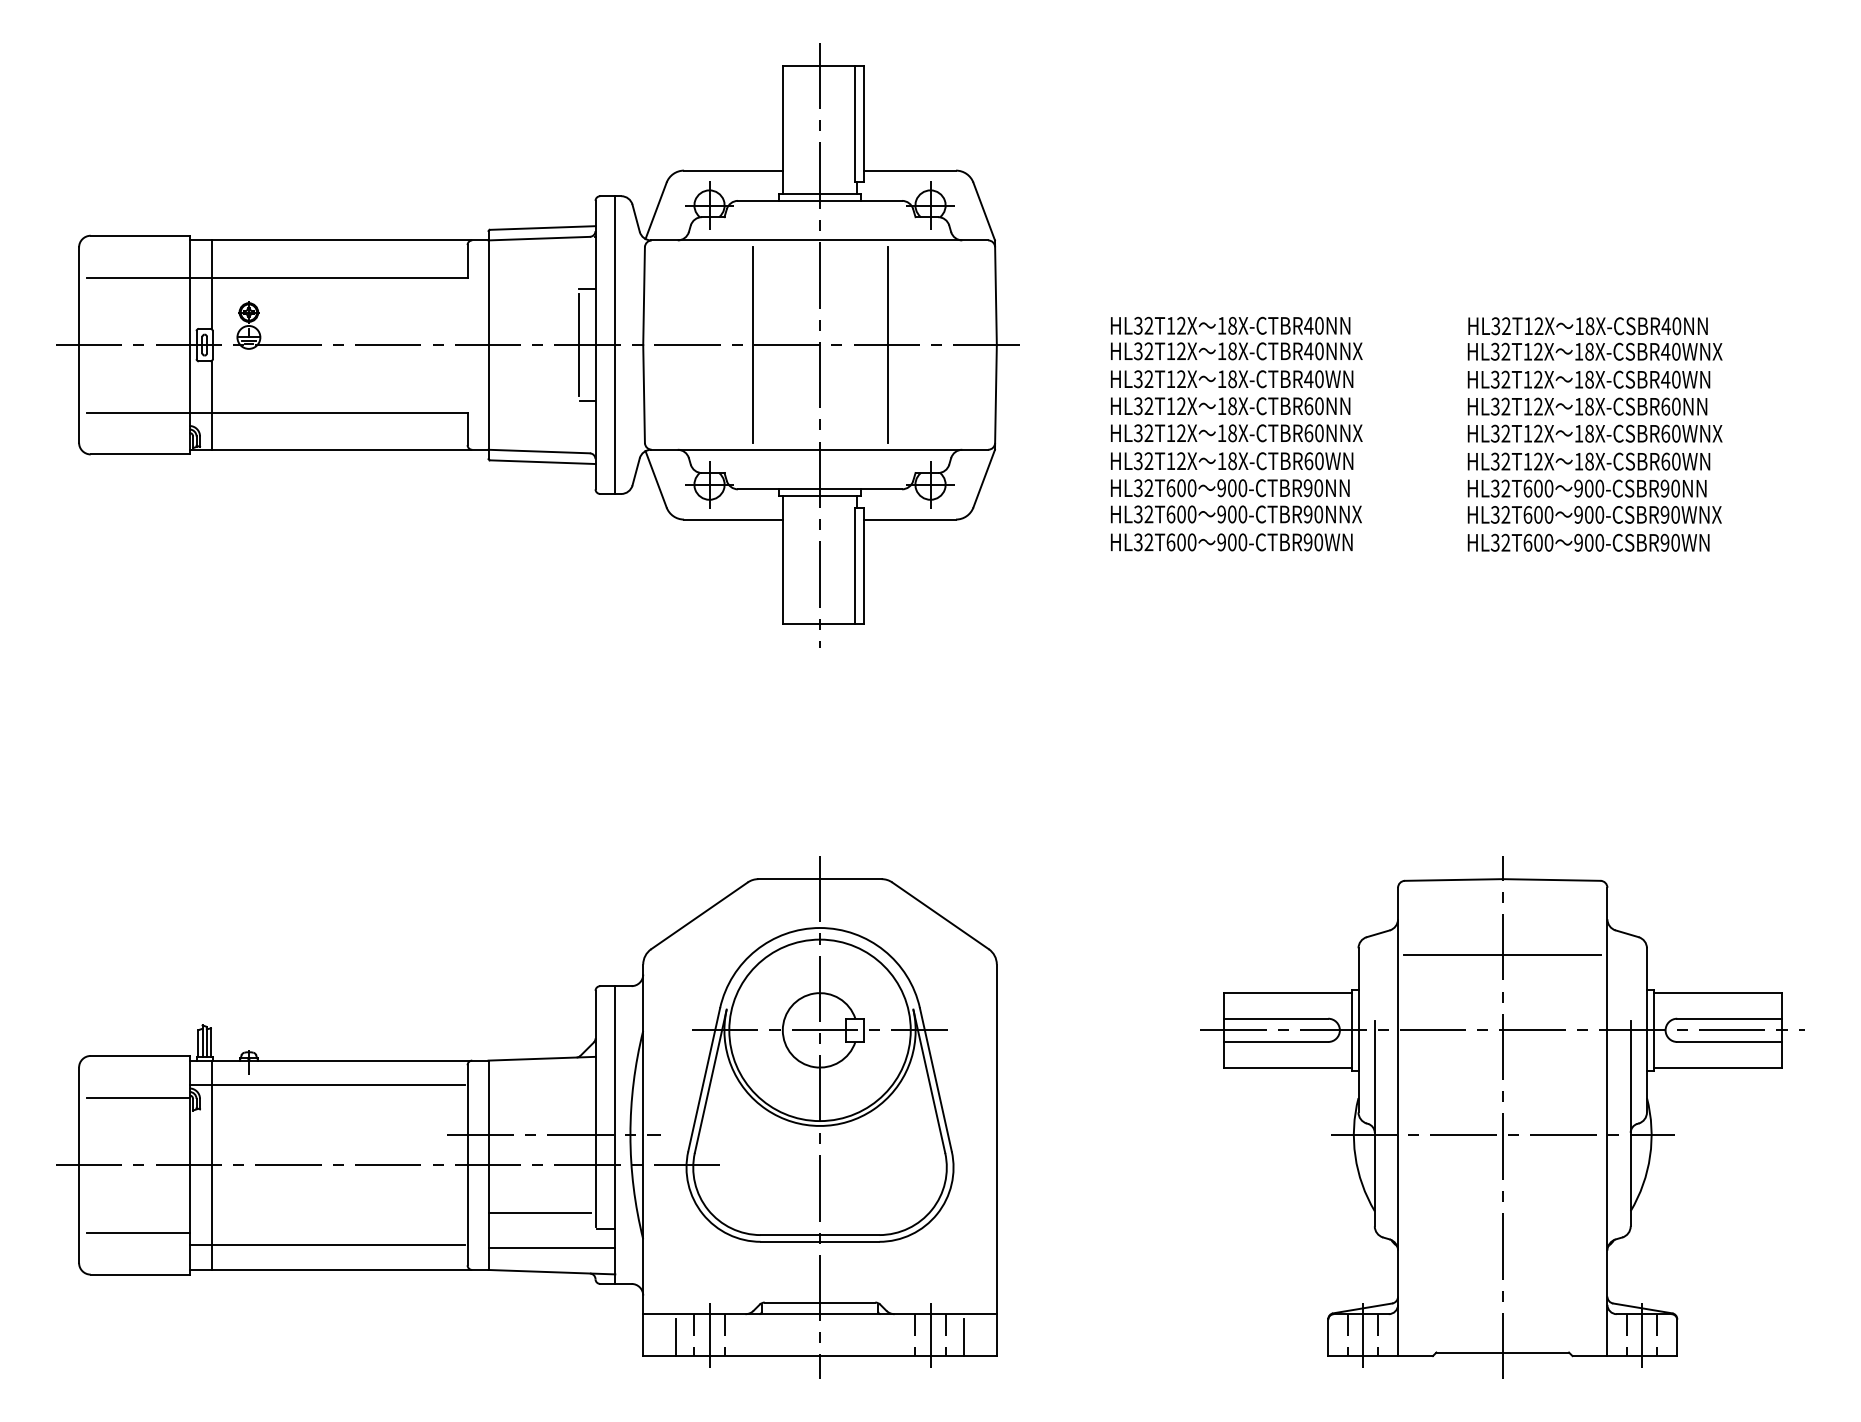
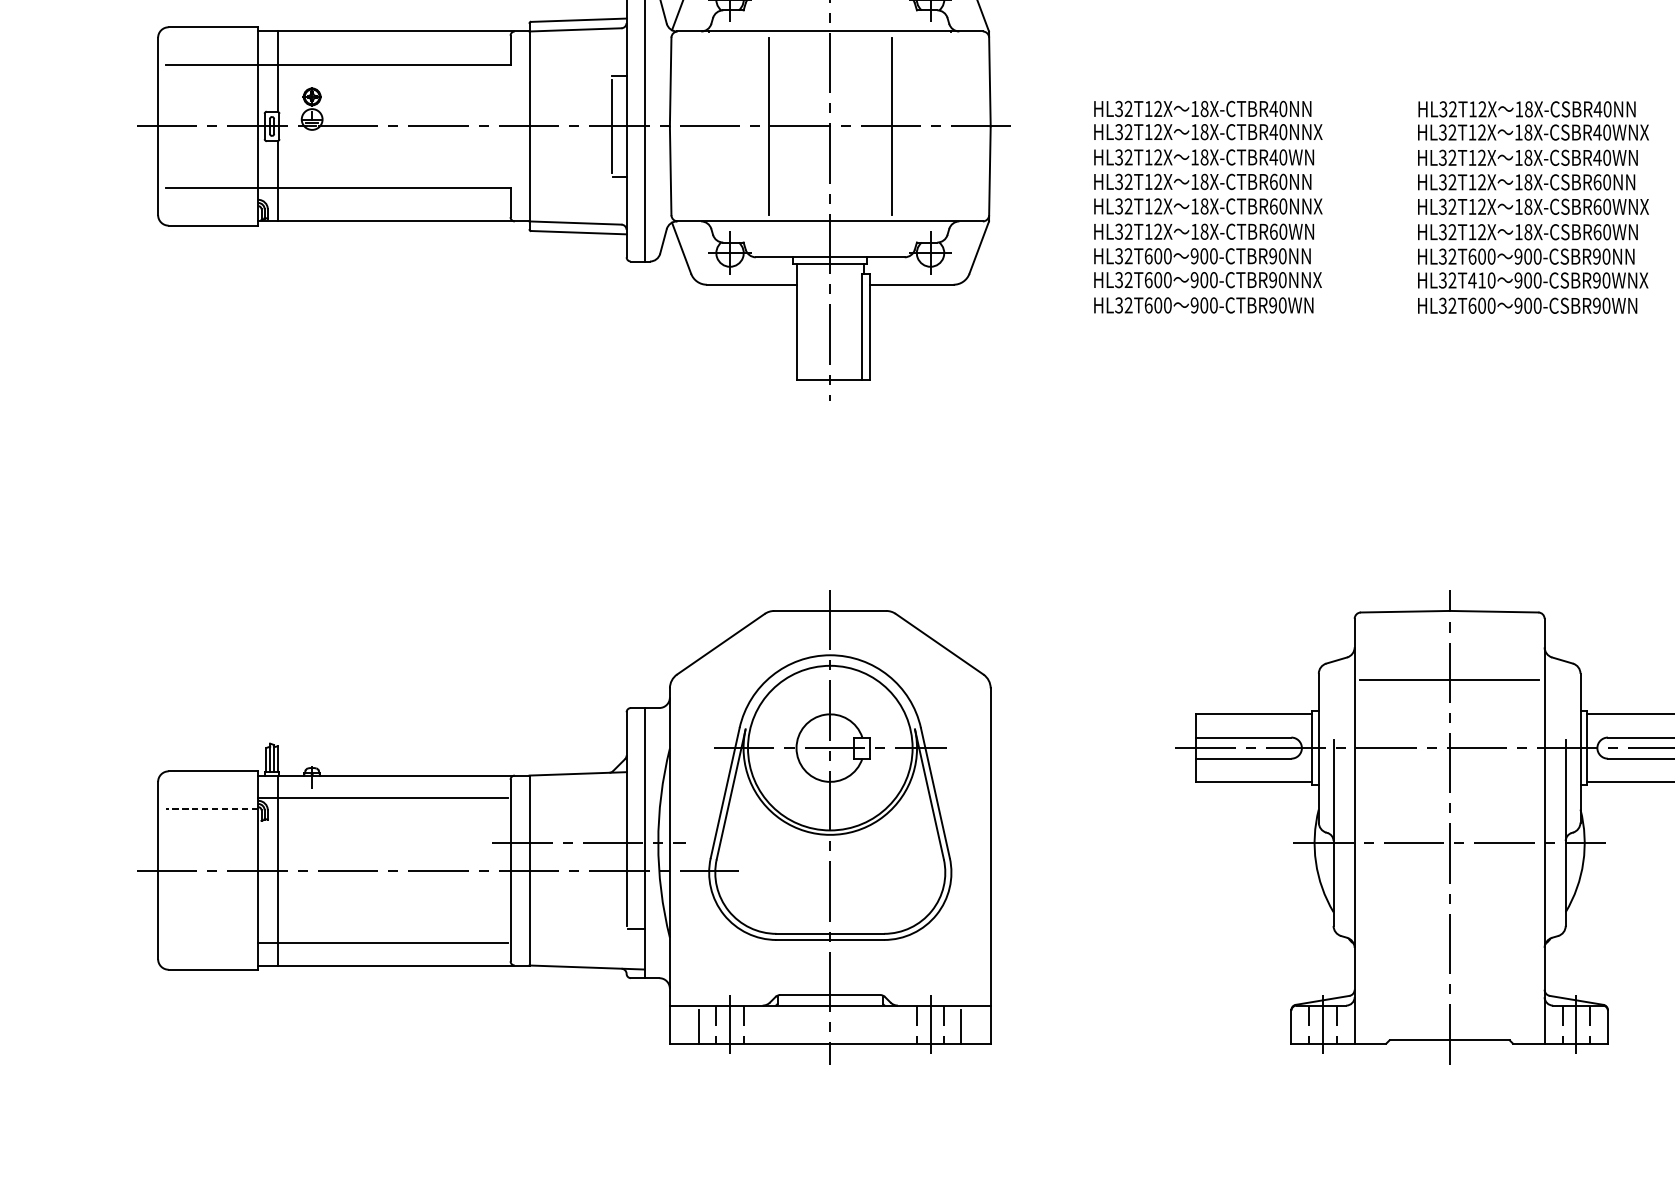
text: (1532, 514) -> (1476, 280), HL32T600 -> HL32T410
line: (137, 1097) -> (211, 809), solid -> dashed
line: (539, 1212) -> (575, 913), removed
line: (138, 1232) -> (212, 931), removed
line: (551, 1247) -> (586, 945), removed

